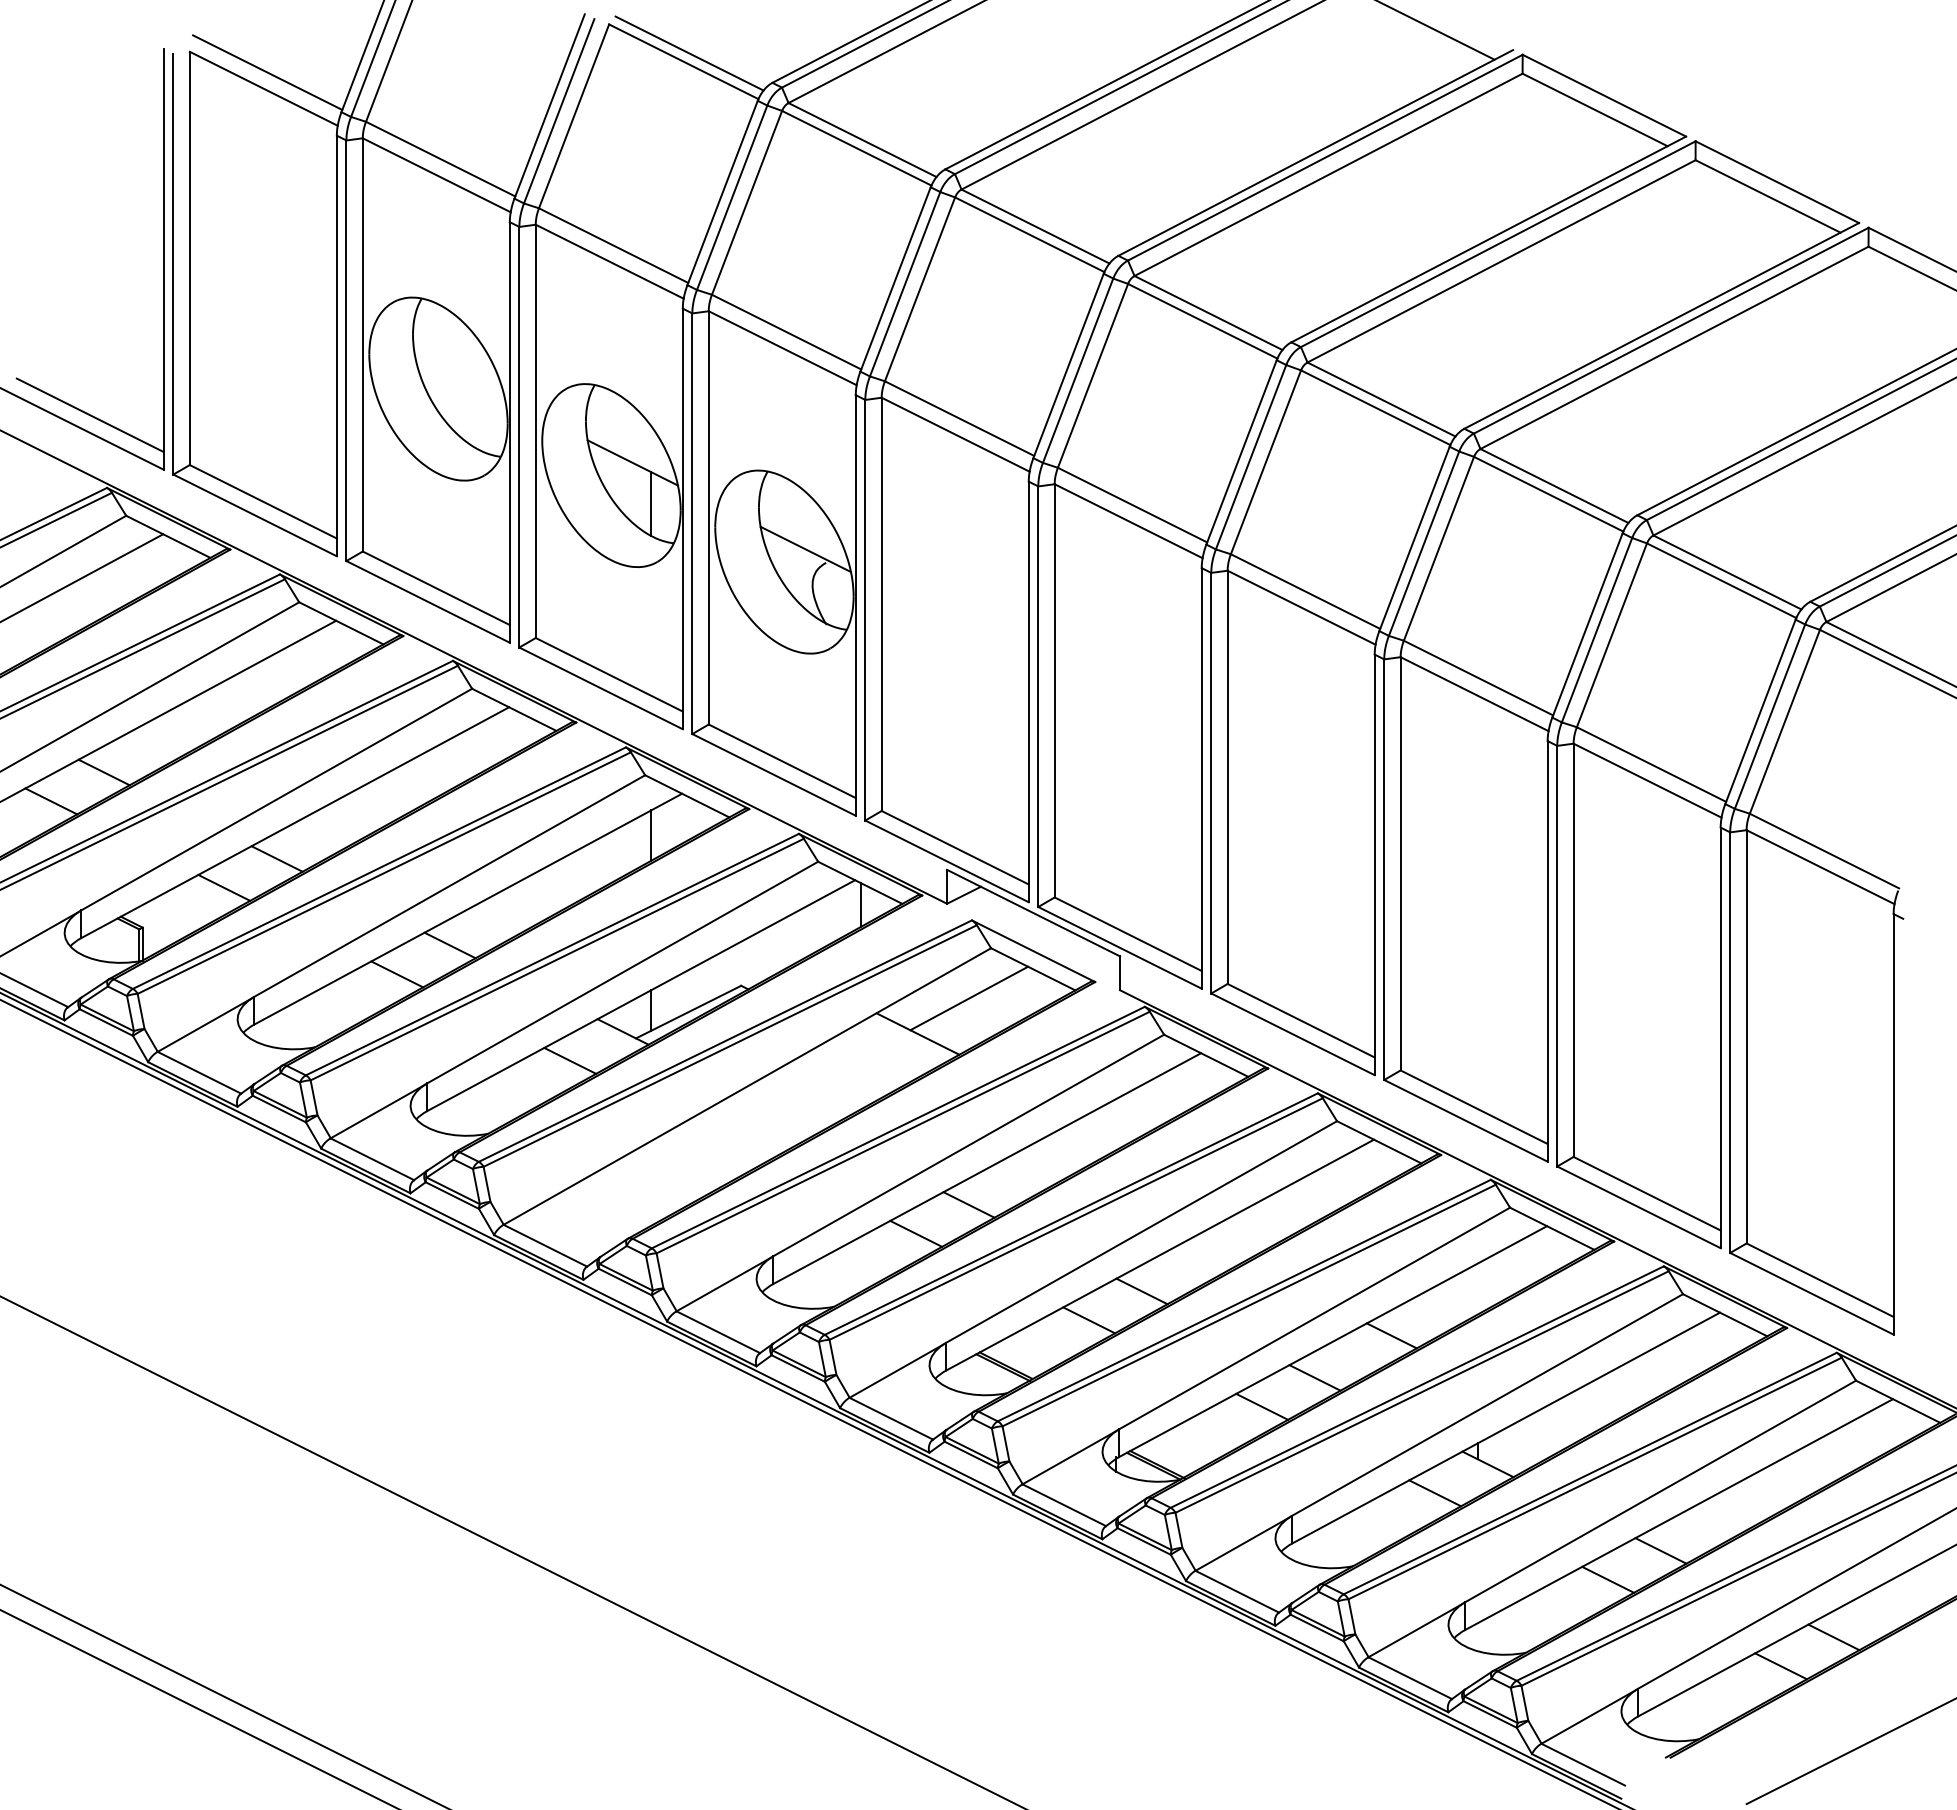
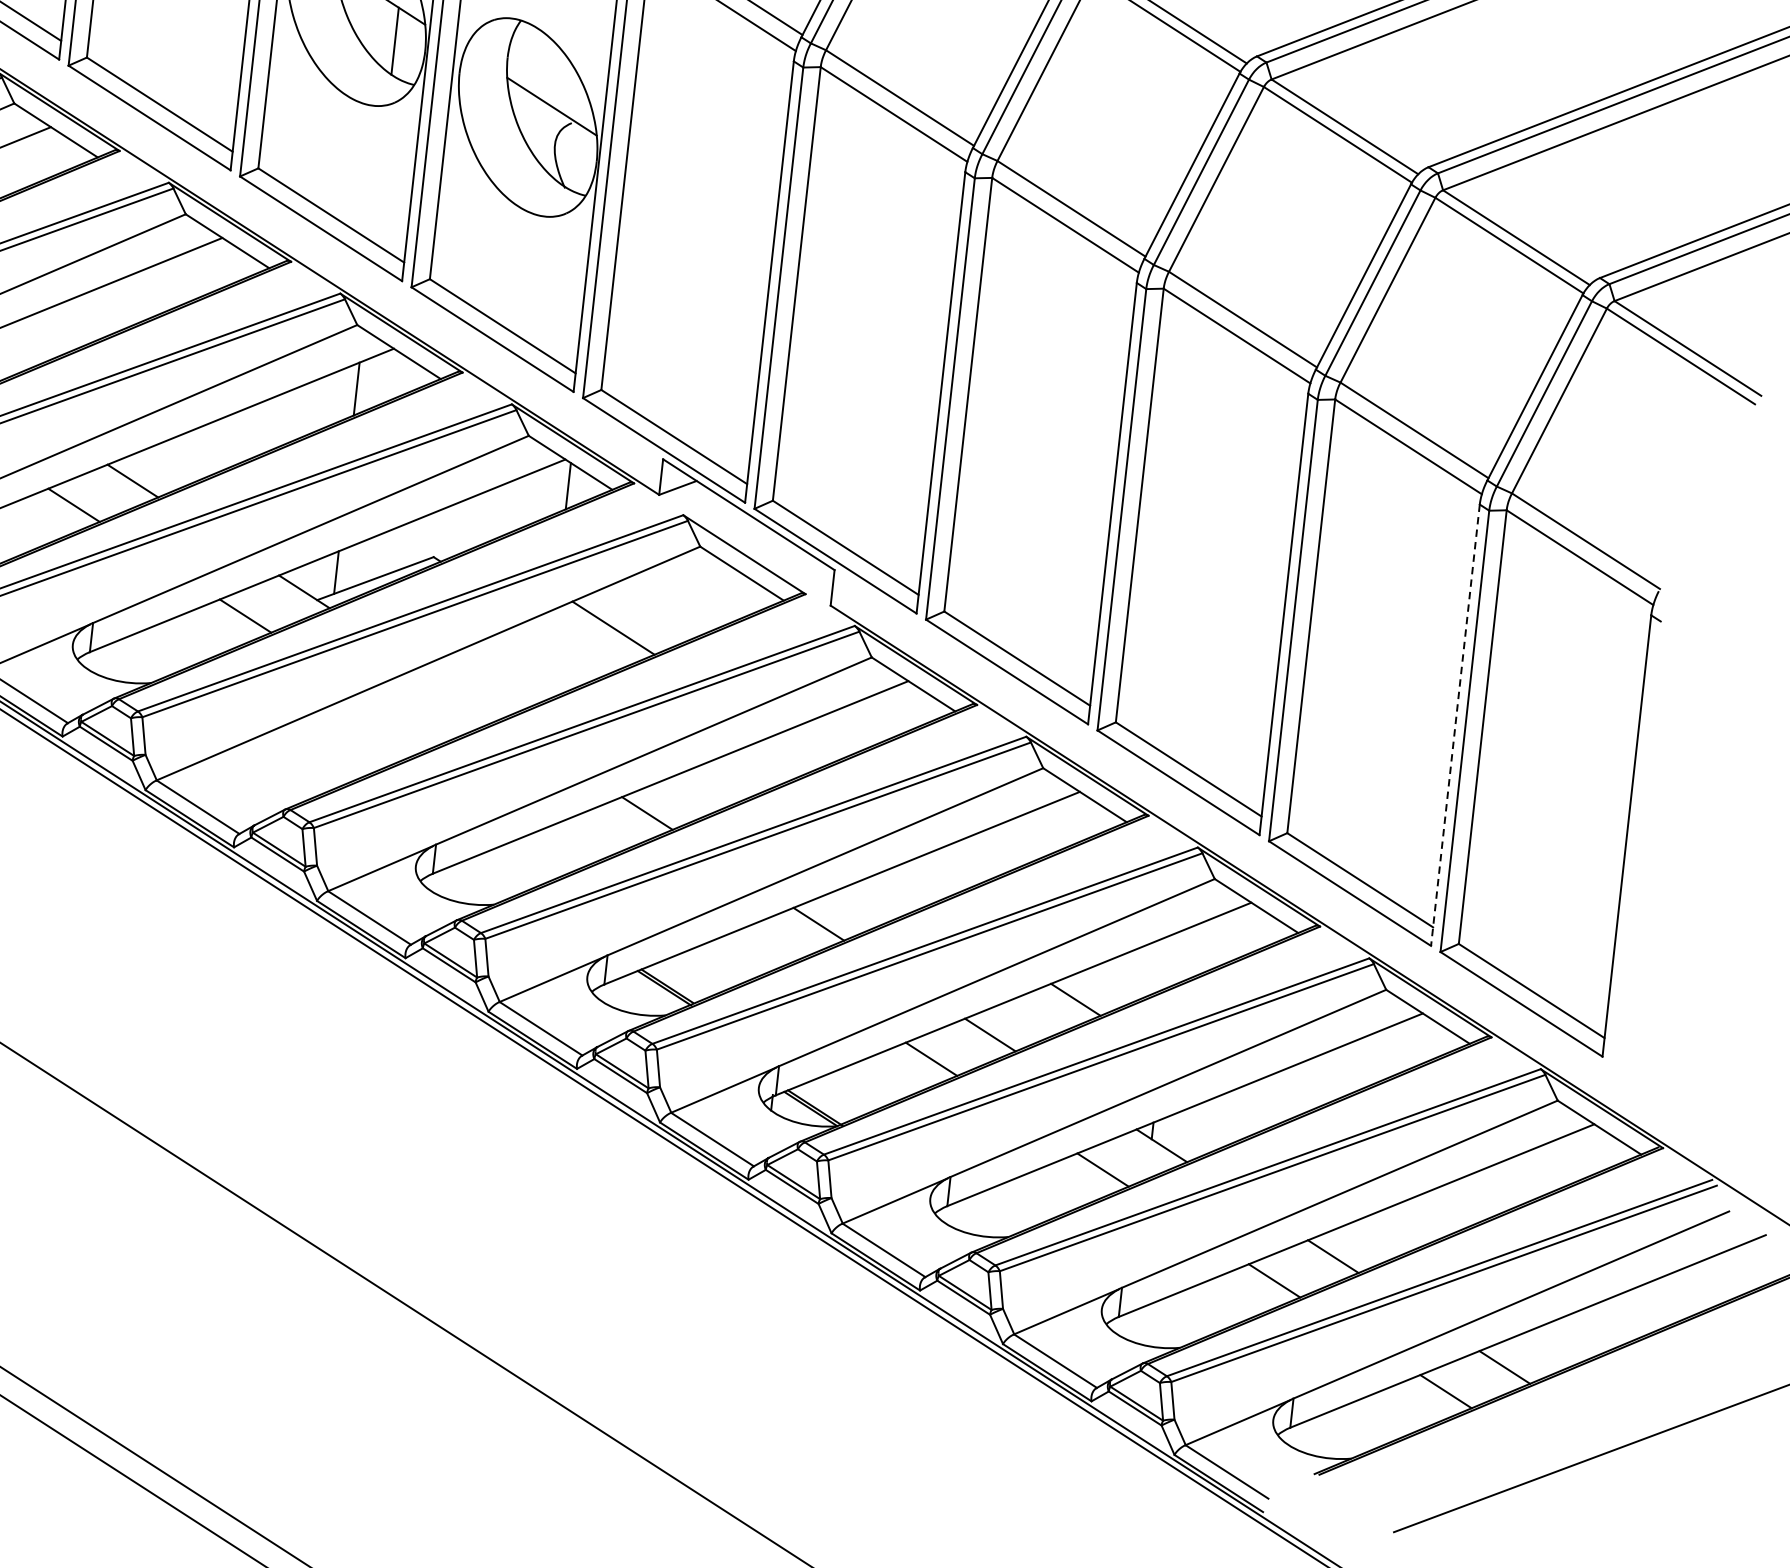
line: (969, 998) -> (671, 596), removed
line: (1720, 1038) -> (1455, 725), solid -> dashed
line: (916, 1233) -> (588, 837), removed
line: (1089, 1320) -> (760, 948), removed

